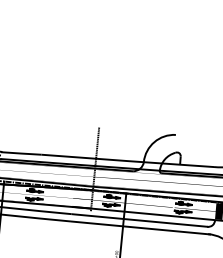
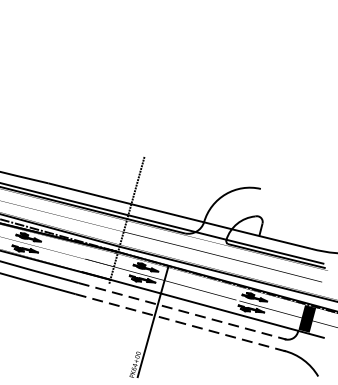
line: (140, 220) -> (183, 311), solid -> dashed
line: (141, 228) -> (182, 324), solid -> dashed

